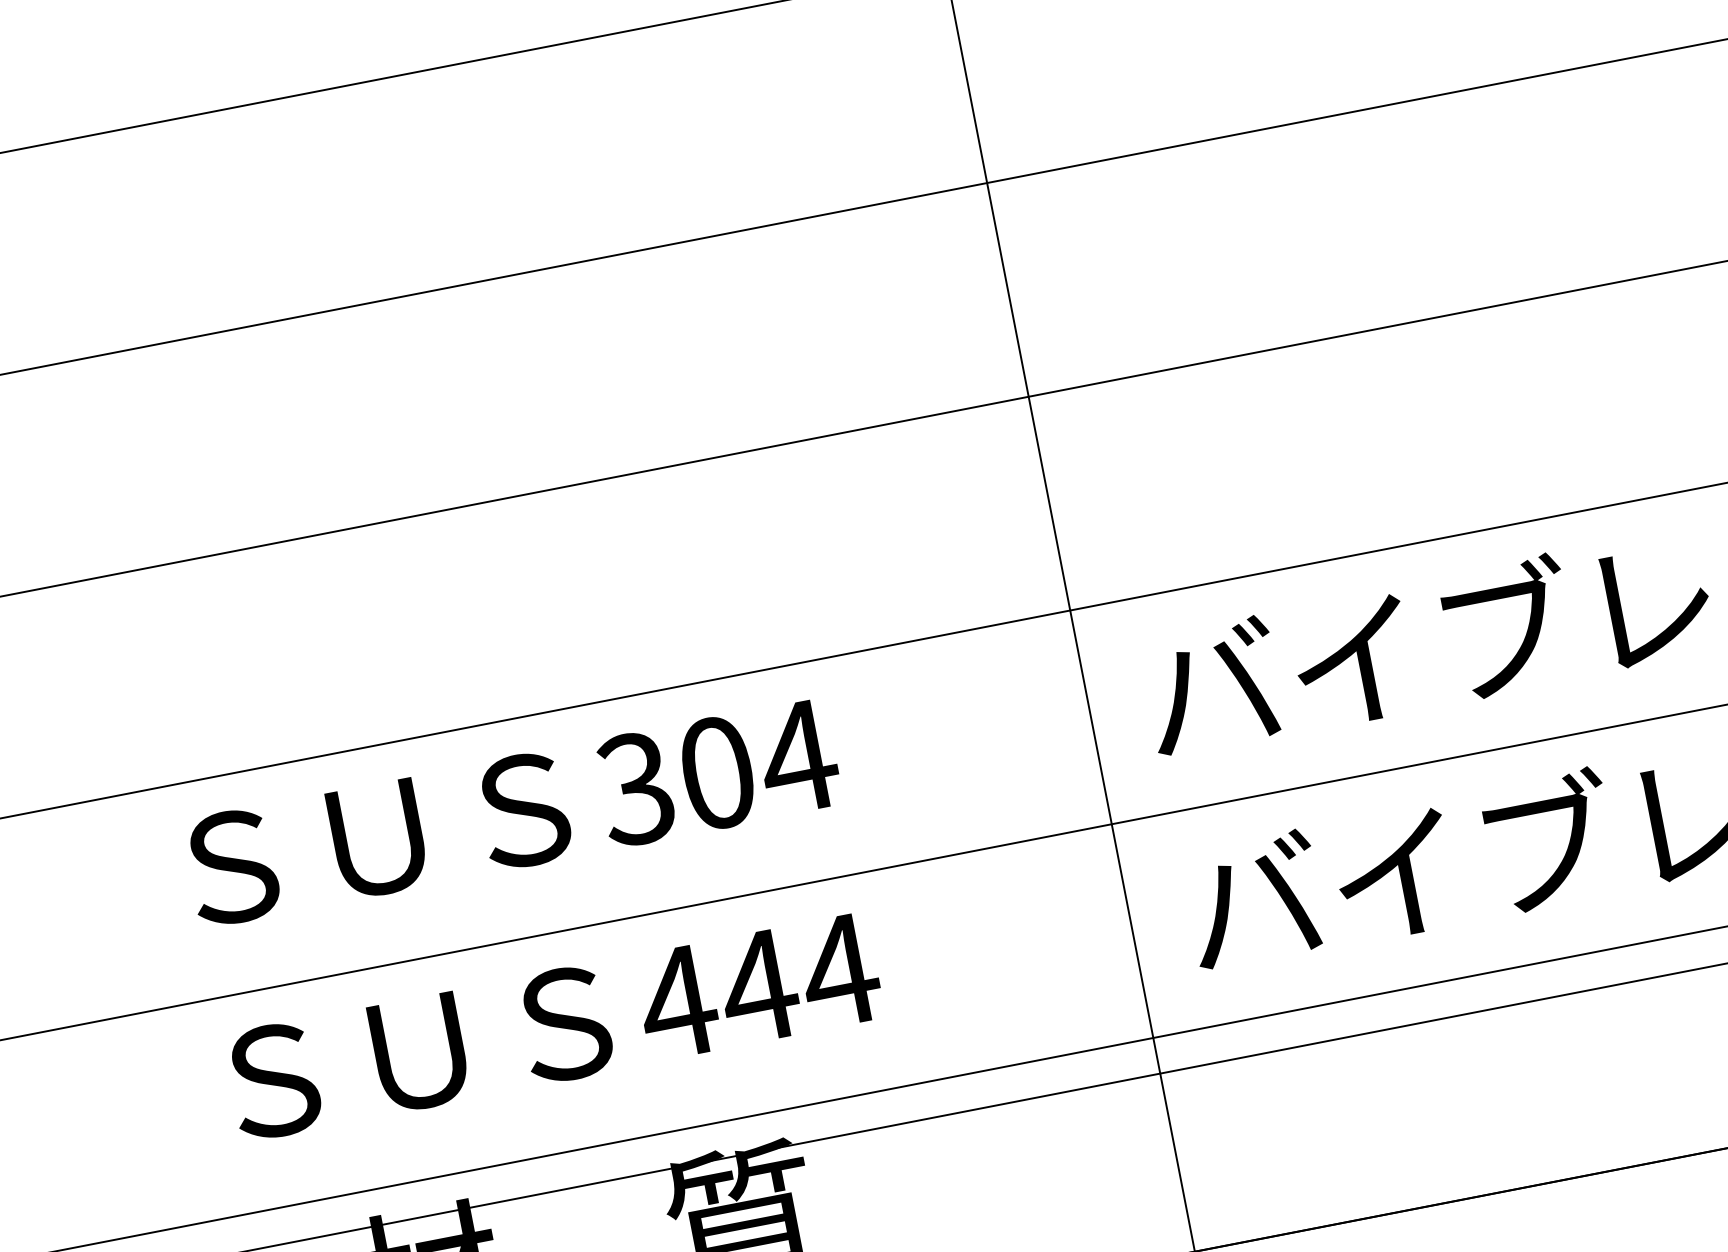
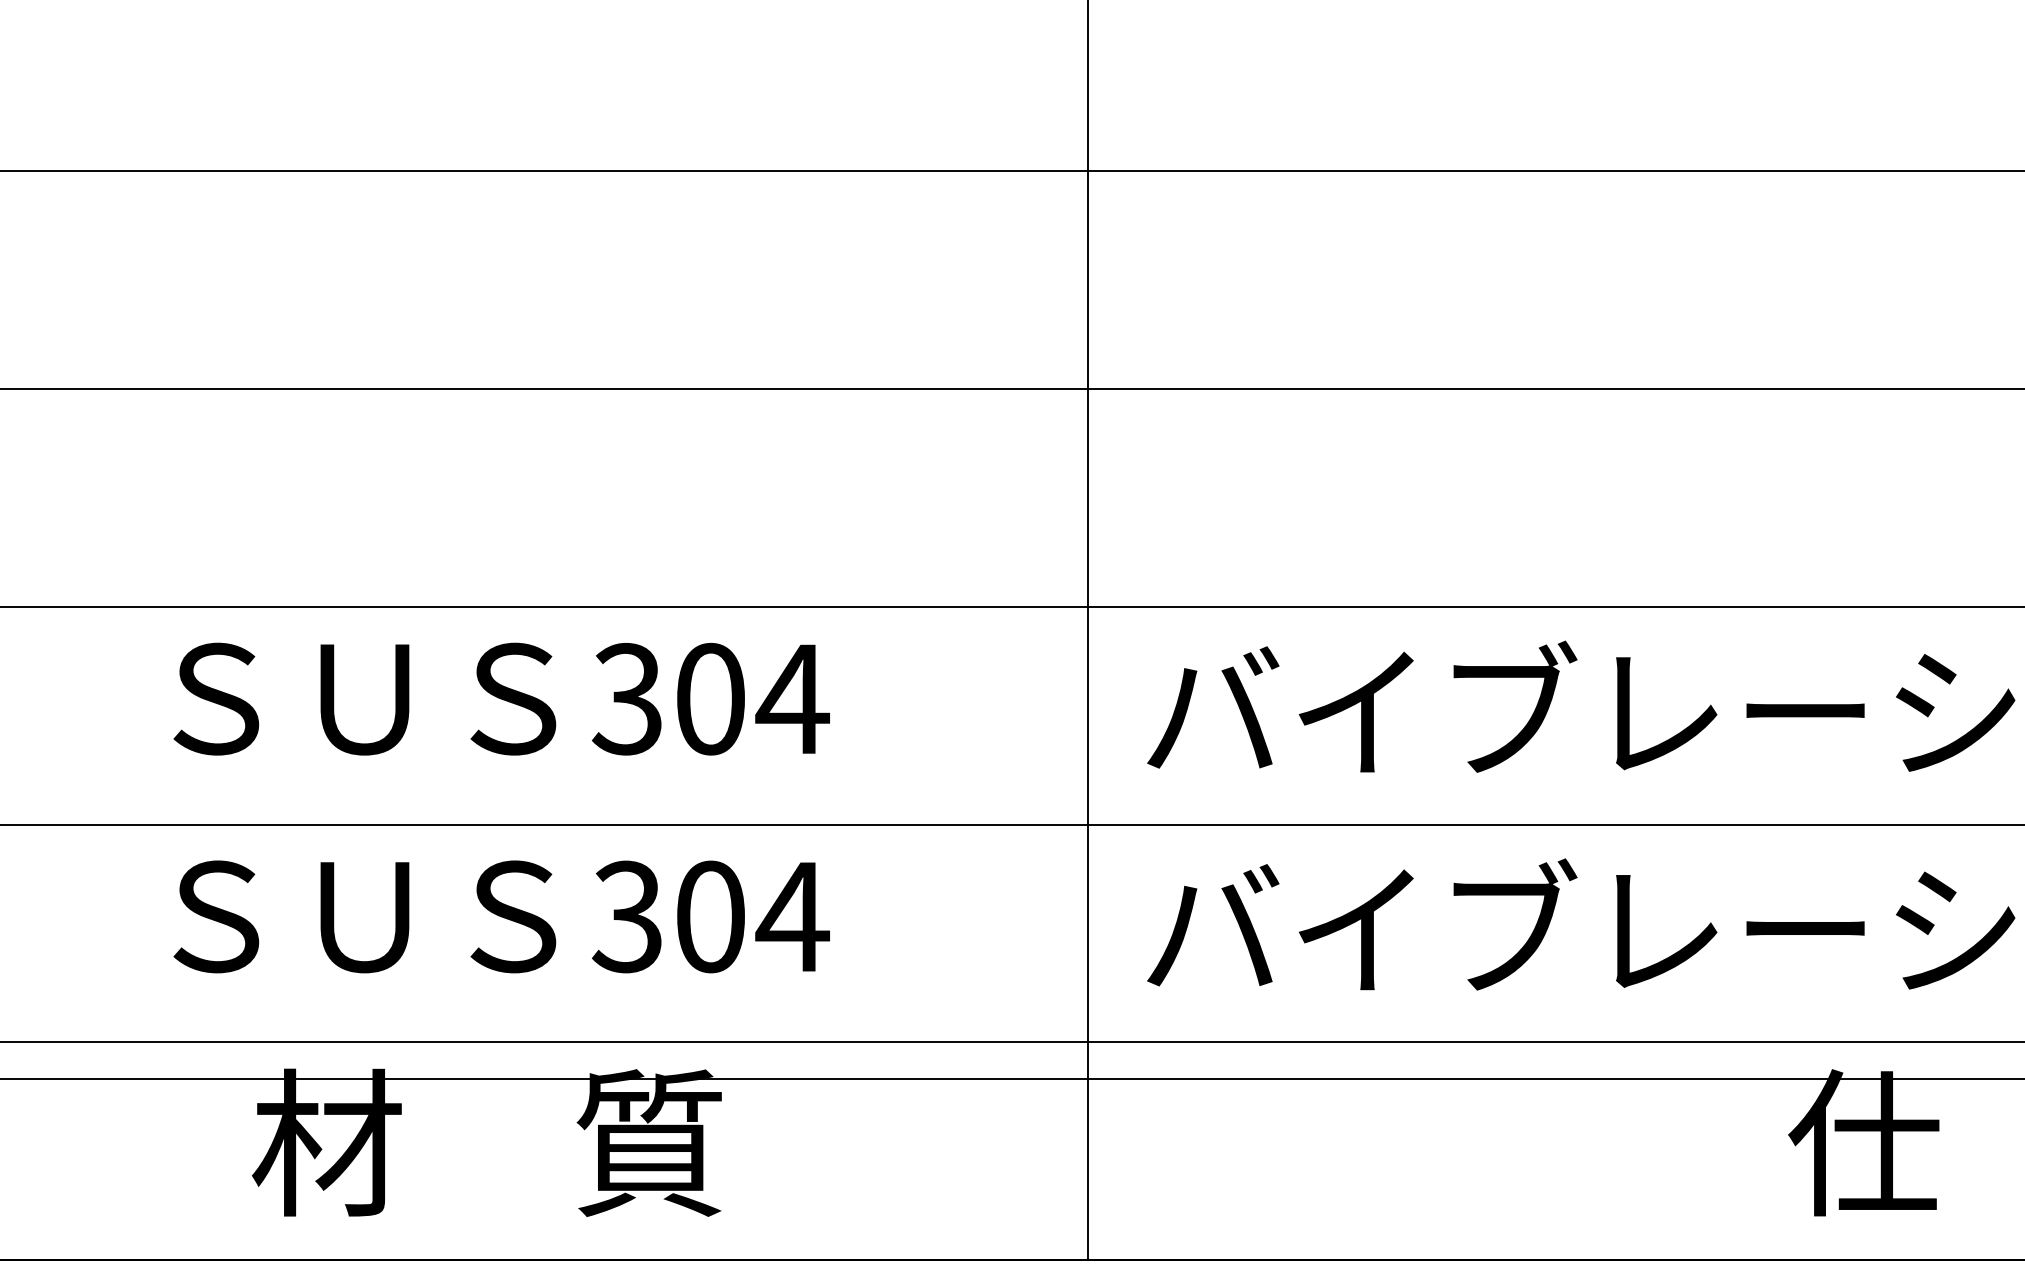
text: (717, 994) -> (668, 916), 444 -> 304

